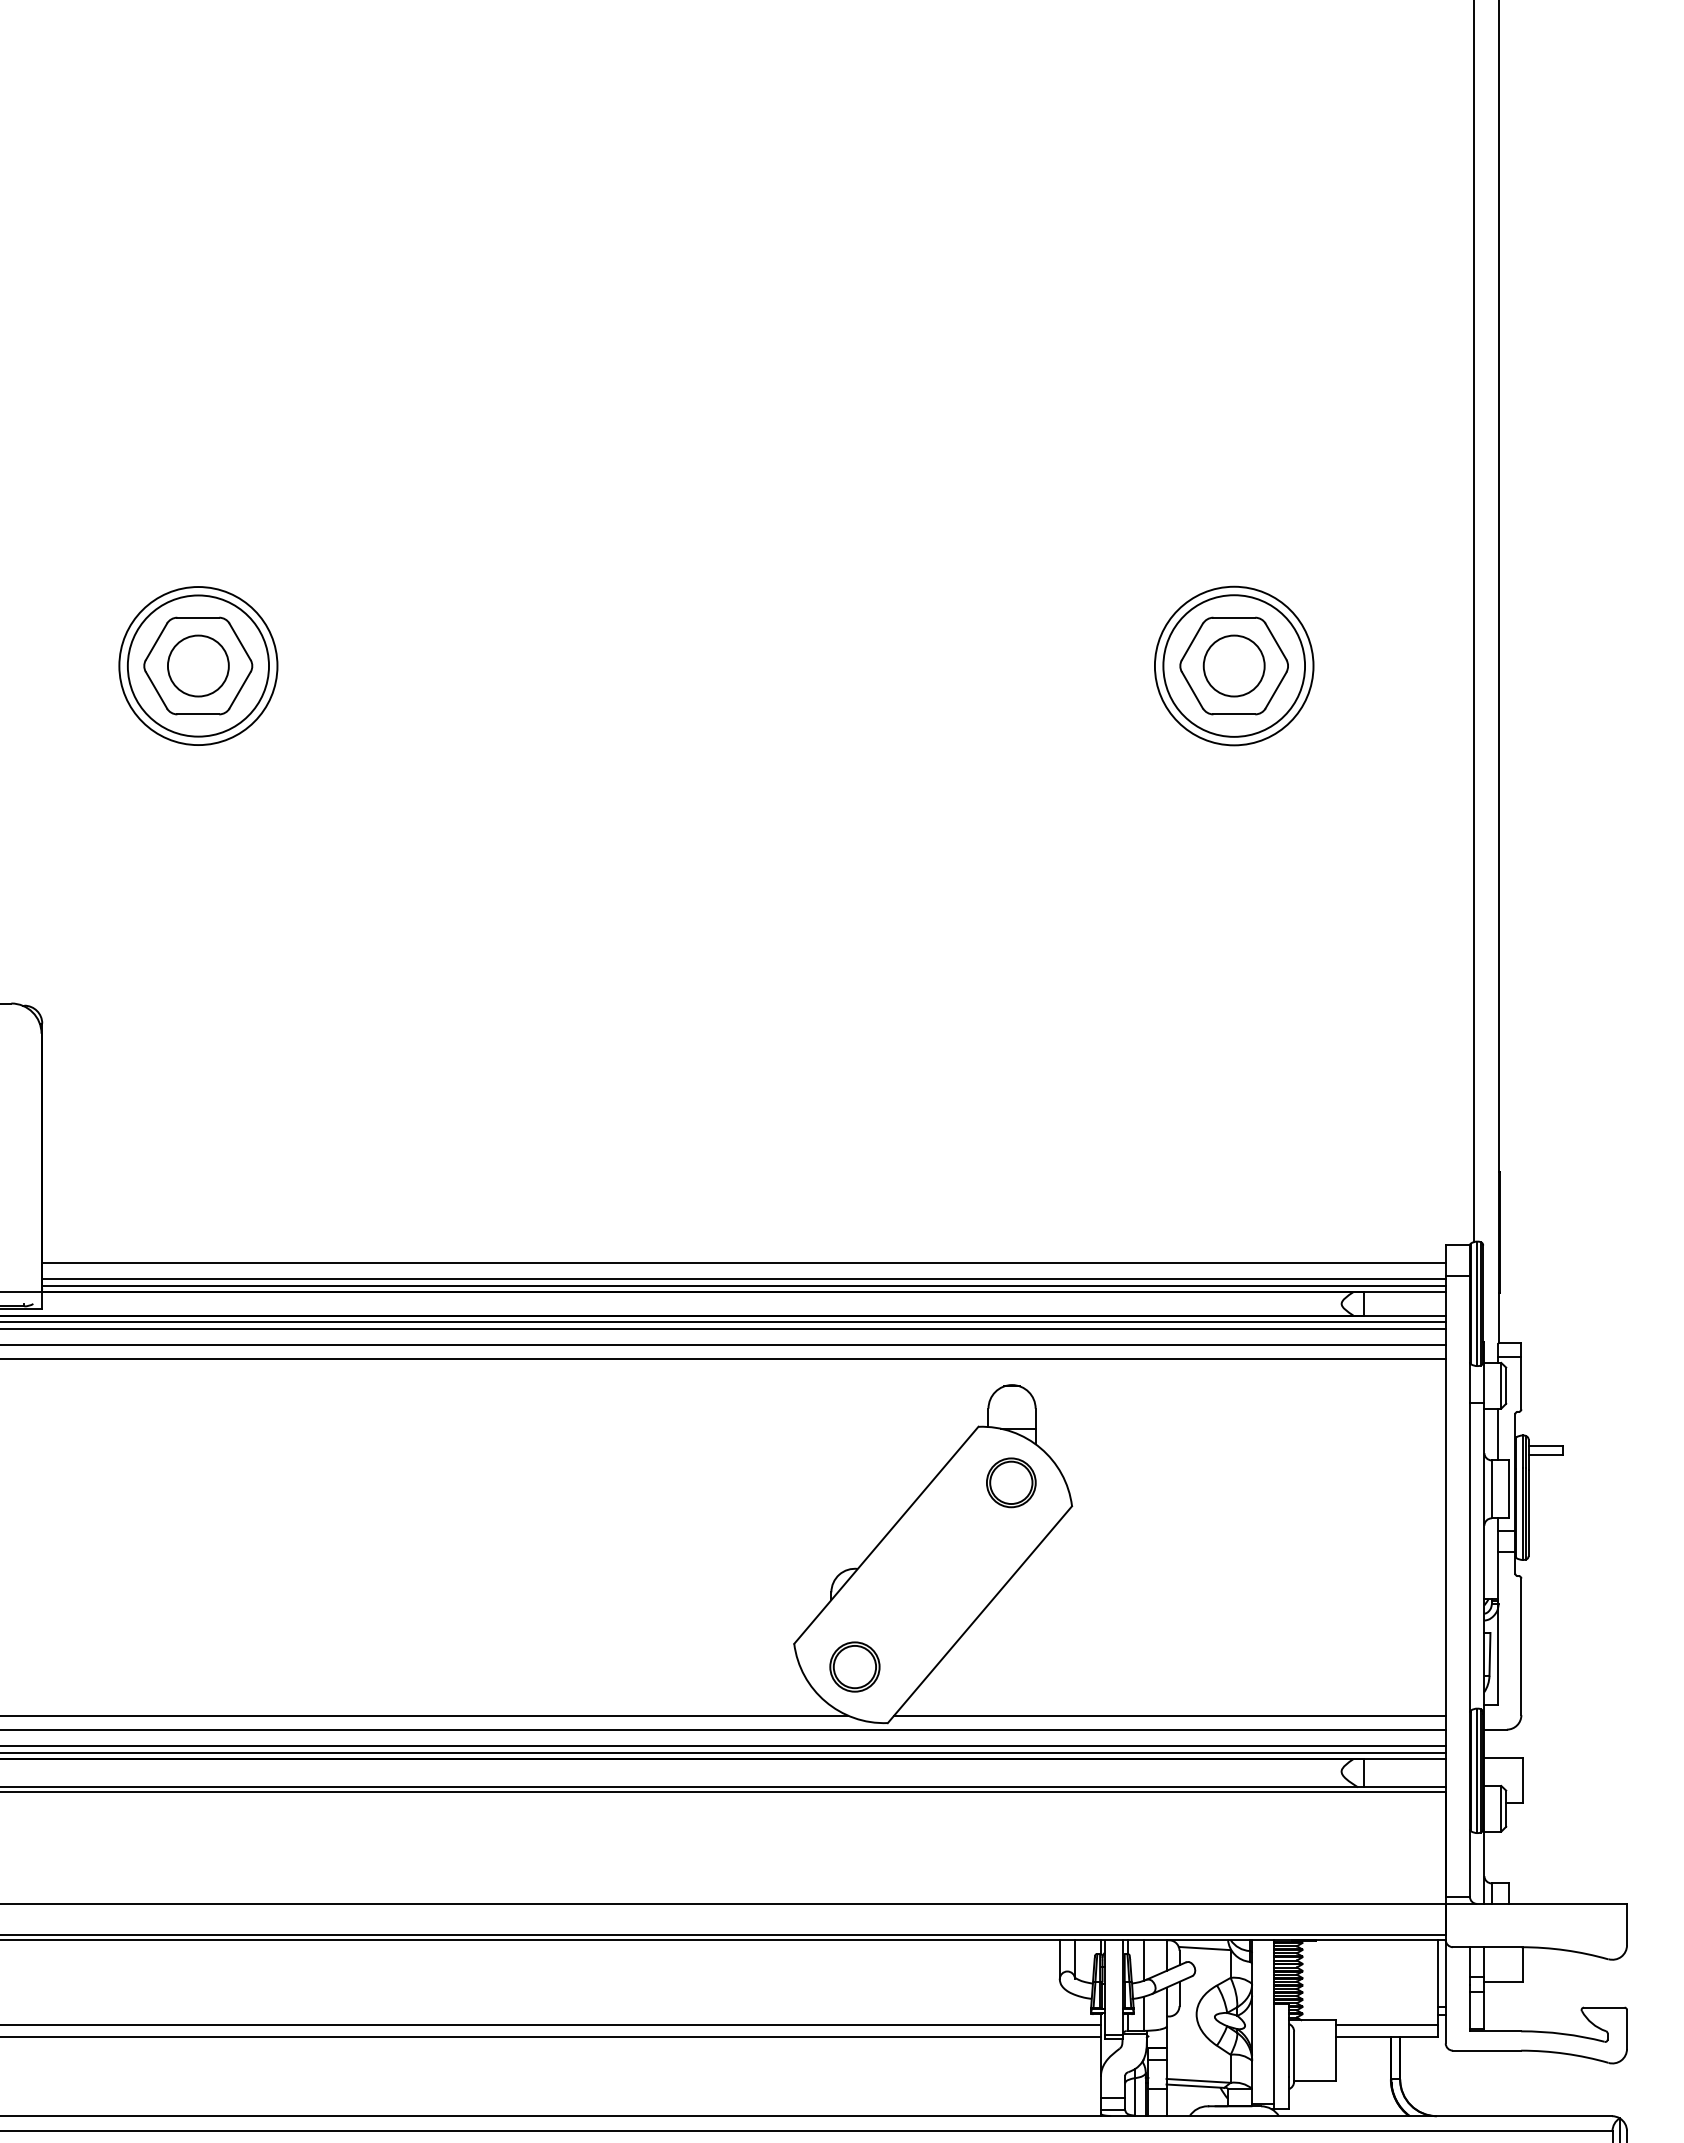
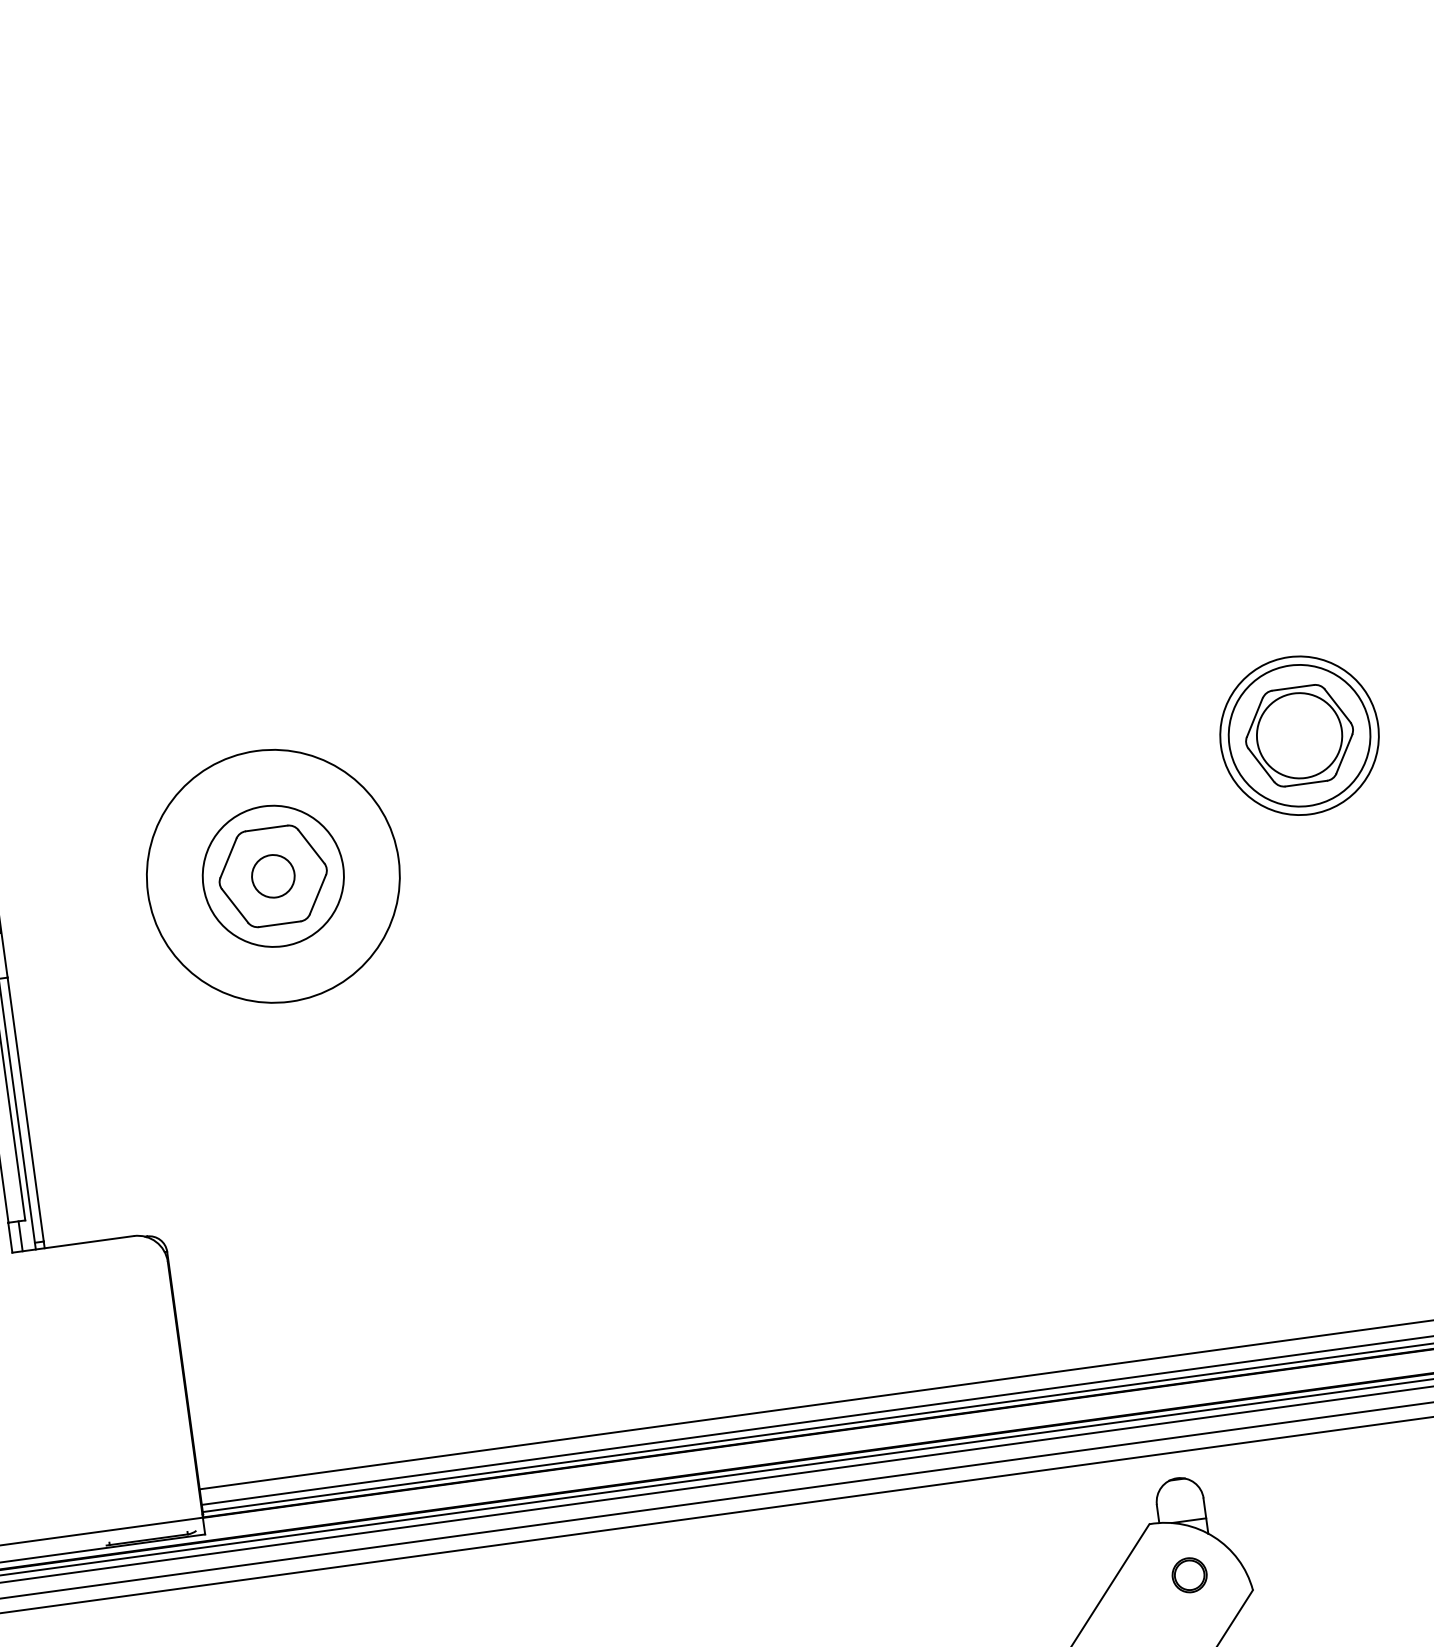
circle: (197, 665) -> (272, 875), size x0.7
circle: (1233, 665) -> (1298, 735), size x1.4
circle: (198, 666) -> (273, 876), size x1.6
part: (1011, 1482) -> (1189, 1574), size x0.7

